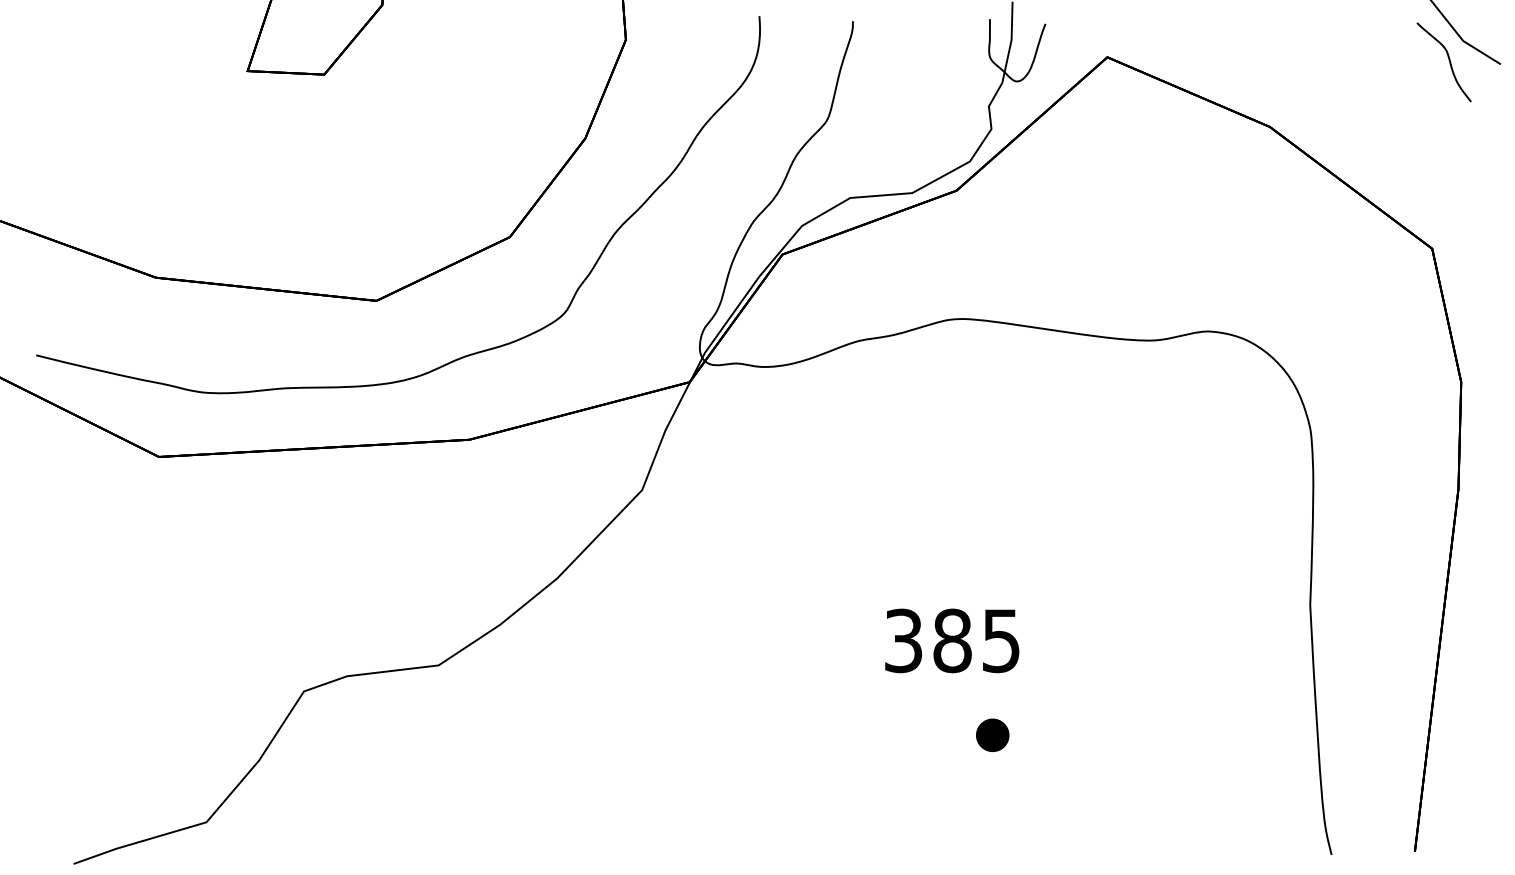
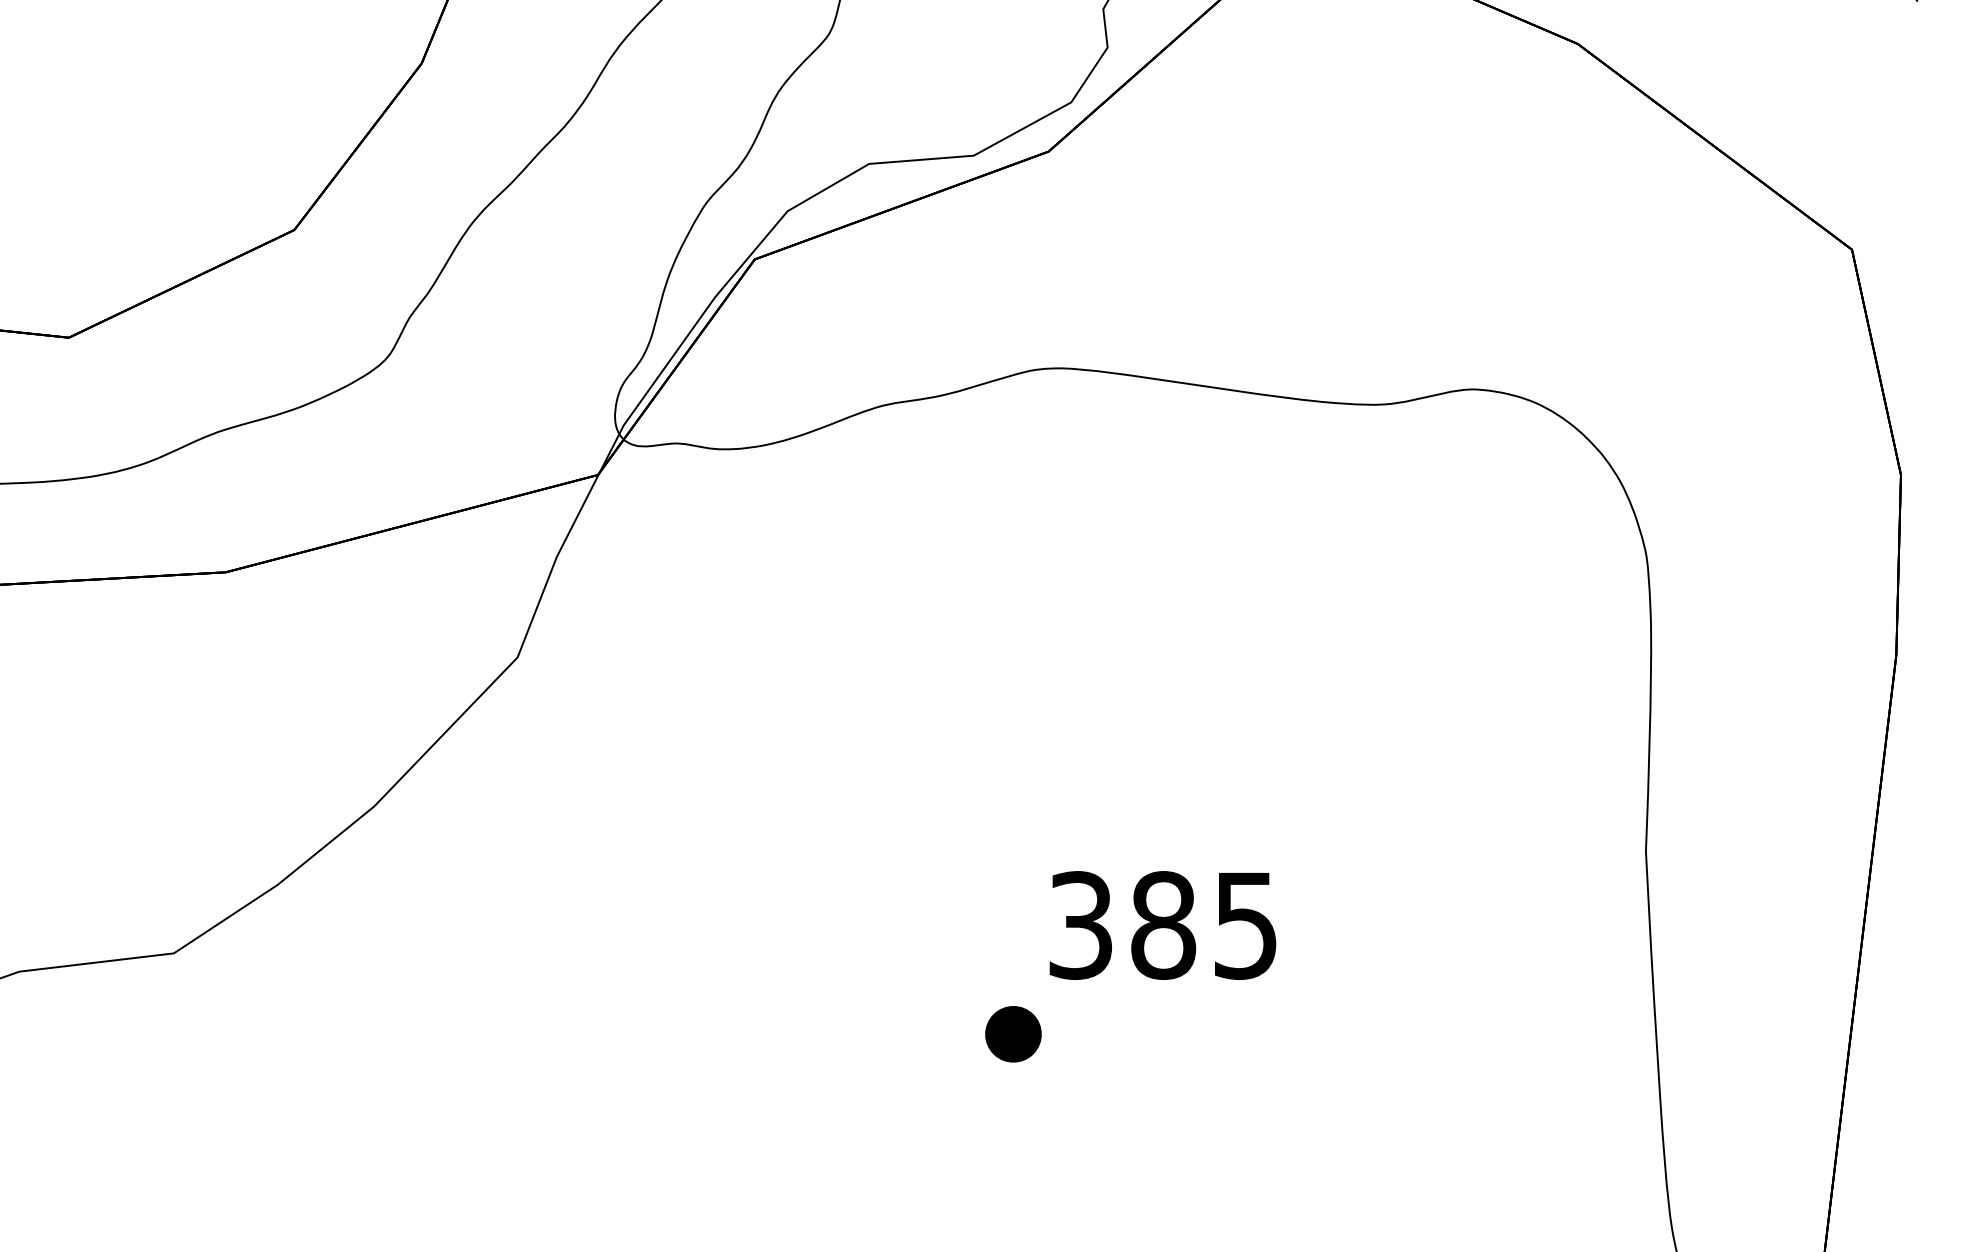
text: (952, 640) -> (1163, 924), moved
part: (992, 734) -> (1013, 1032), moved

